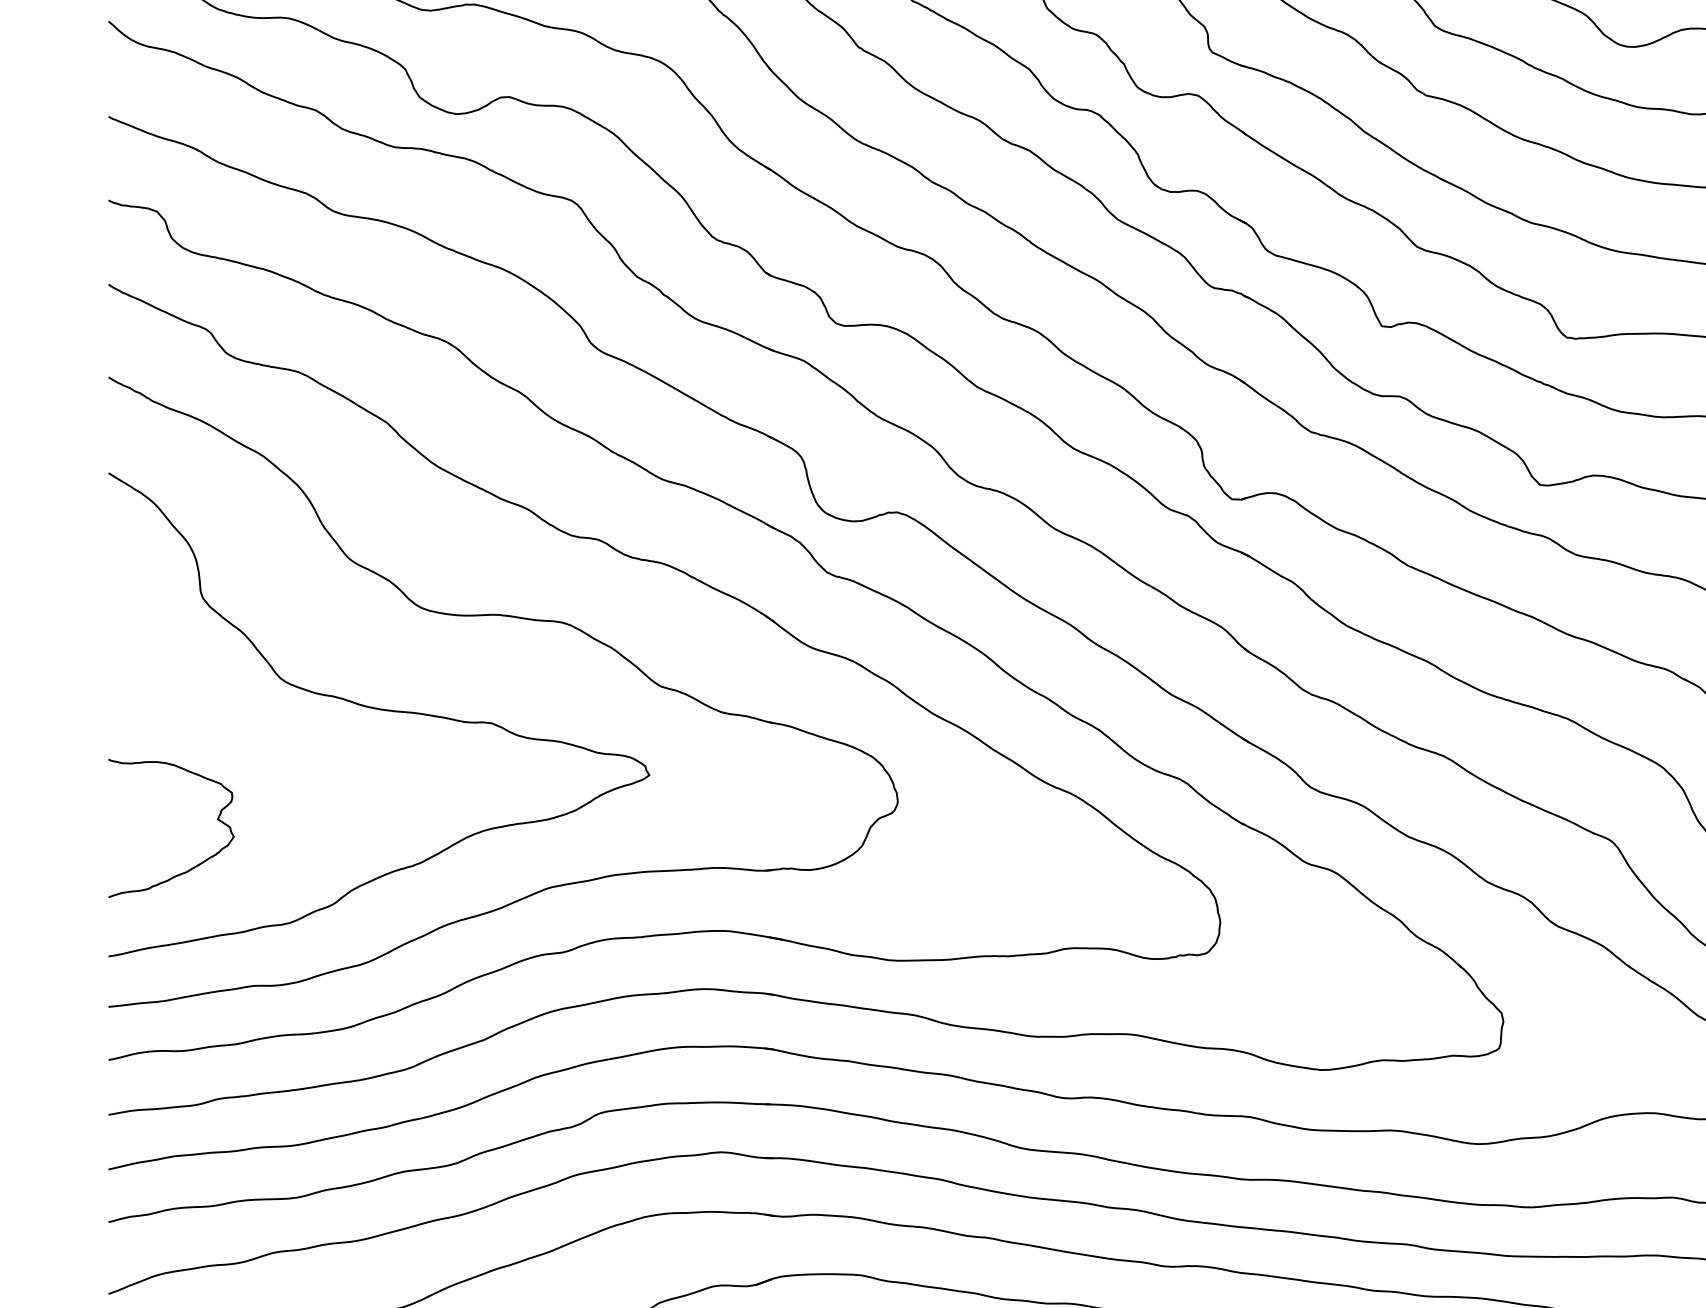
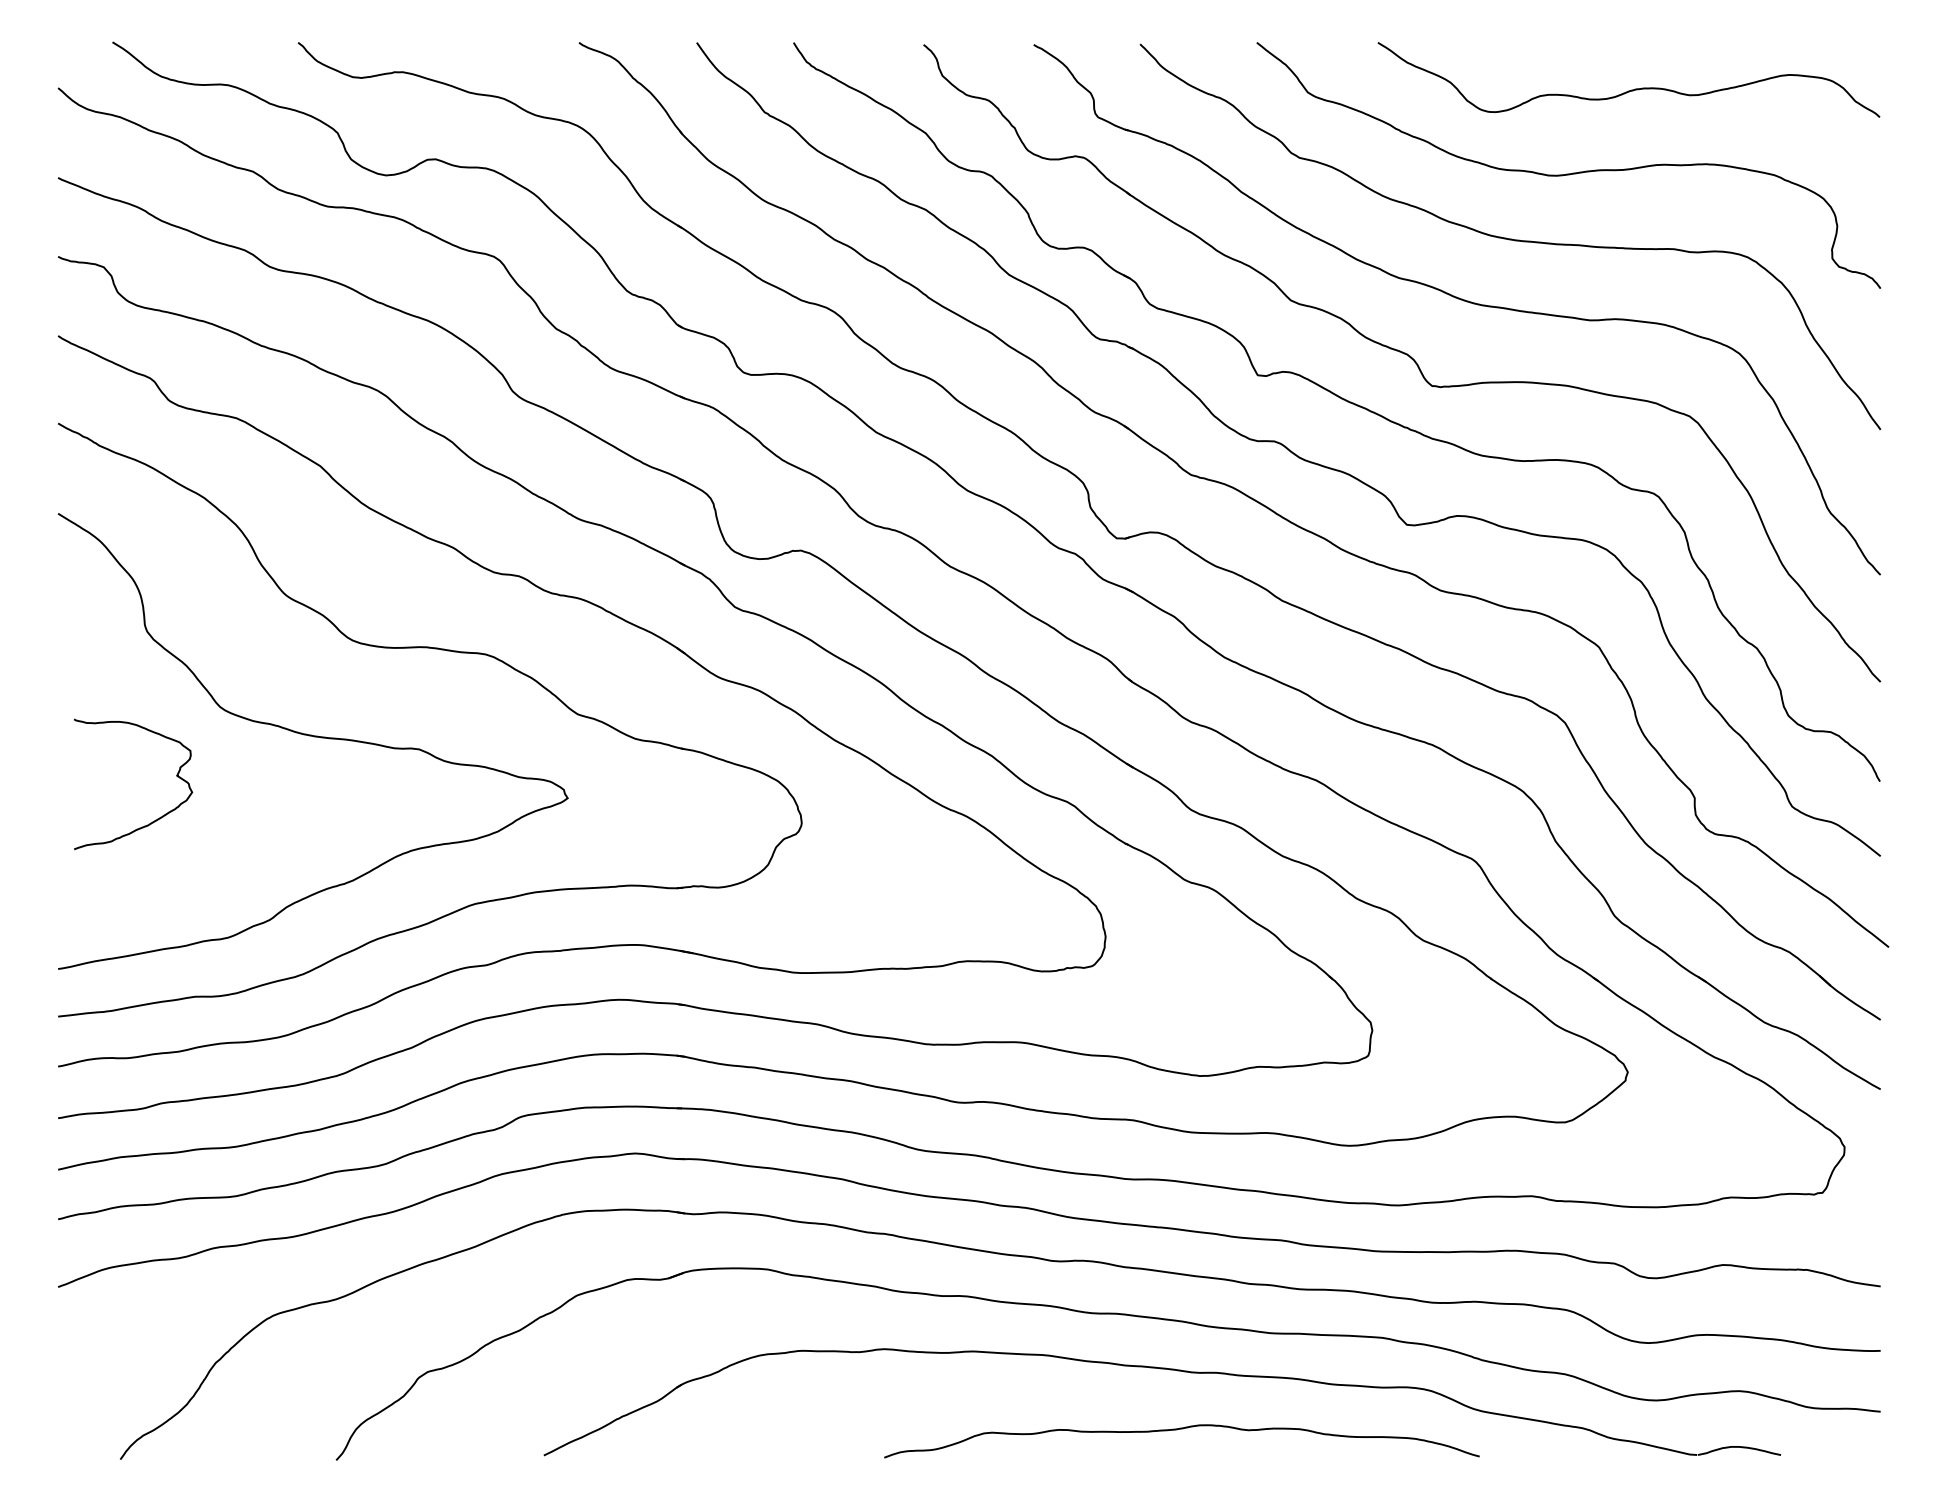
curve: (194, 865) -> (155, 819), moved

